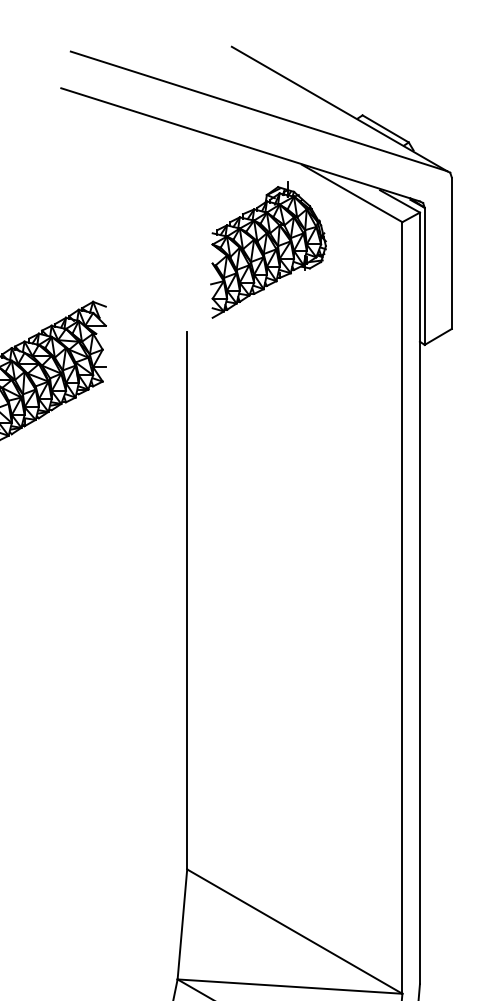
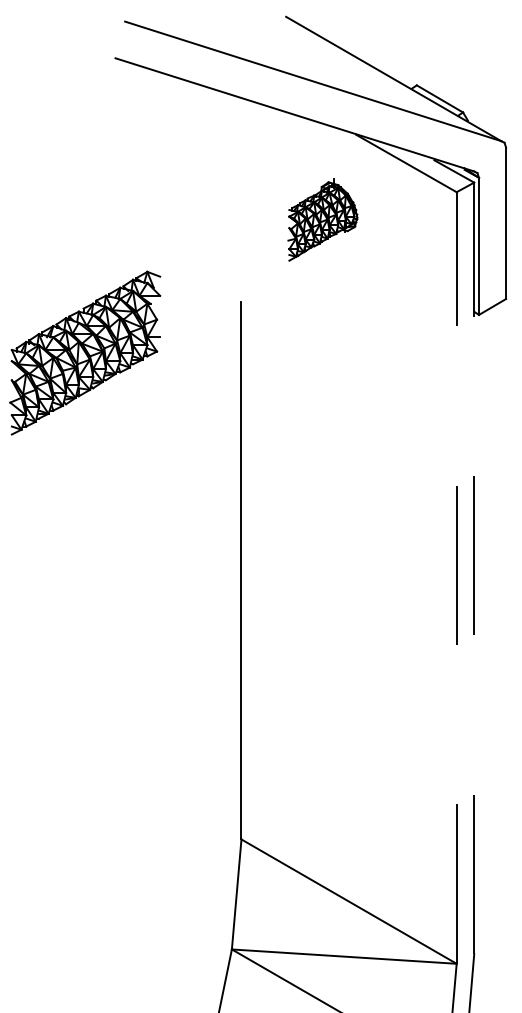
part: (268, 249) -> (322, 219), size x0.6
line: (420, 598) -> (474, 568), solid -> dashed
line: (402, 608) -> (456, 578), solid -> dashed

